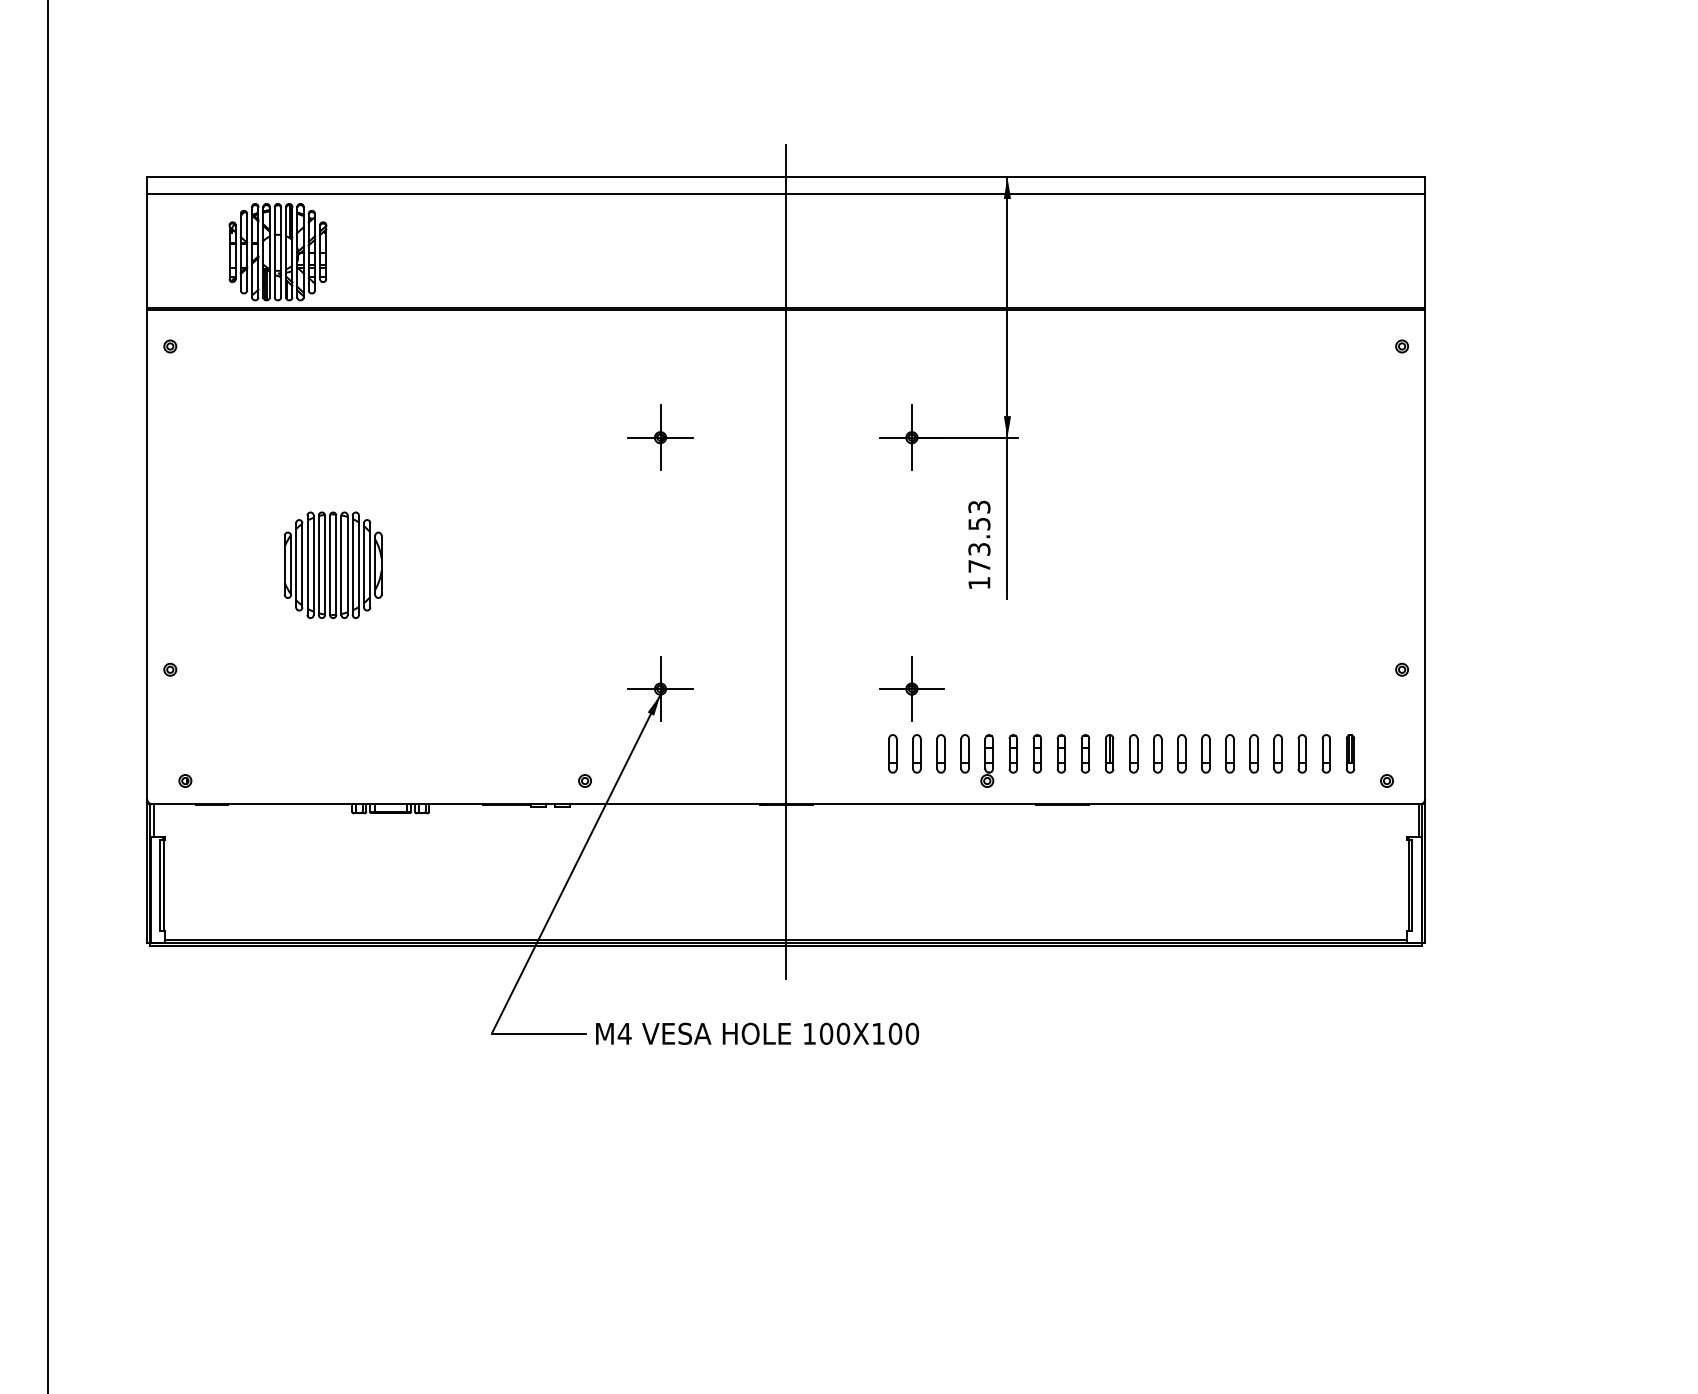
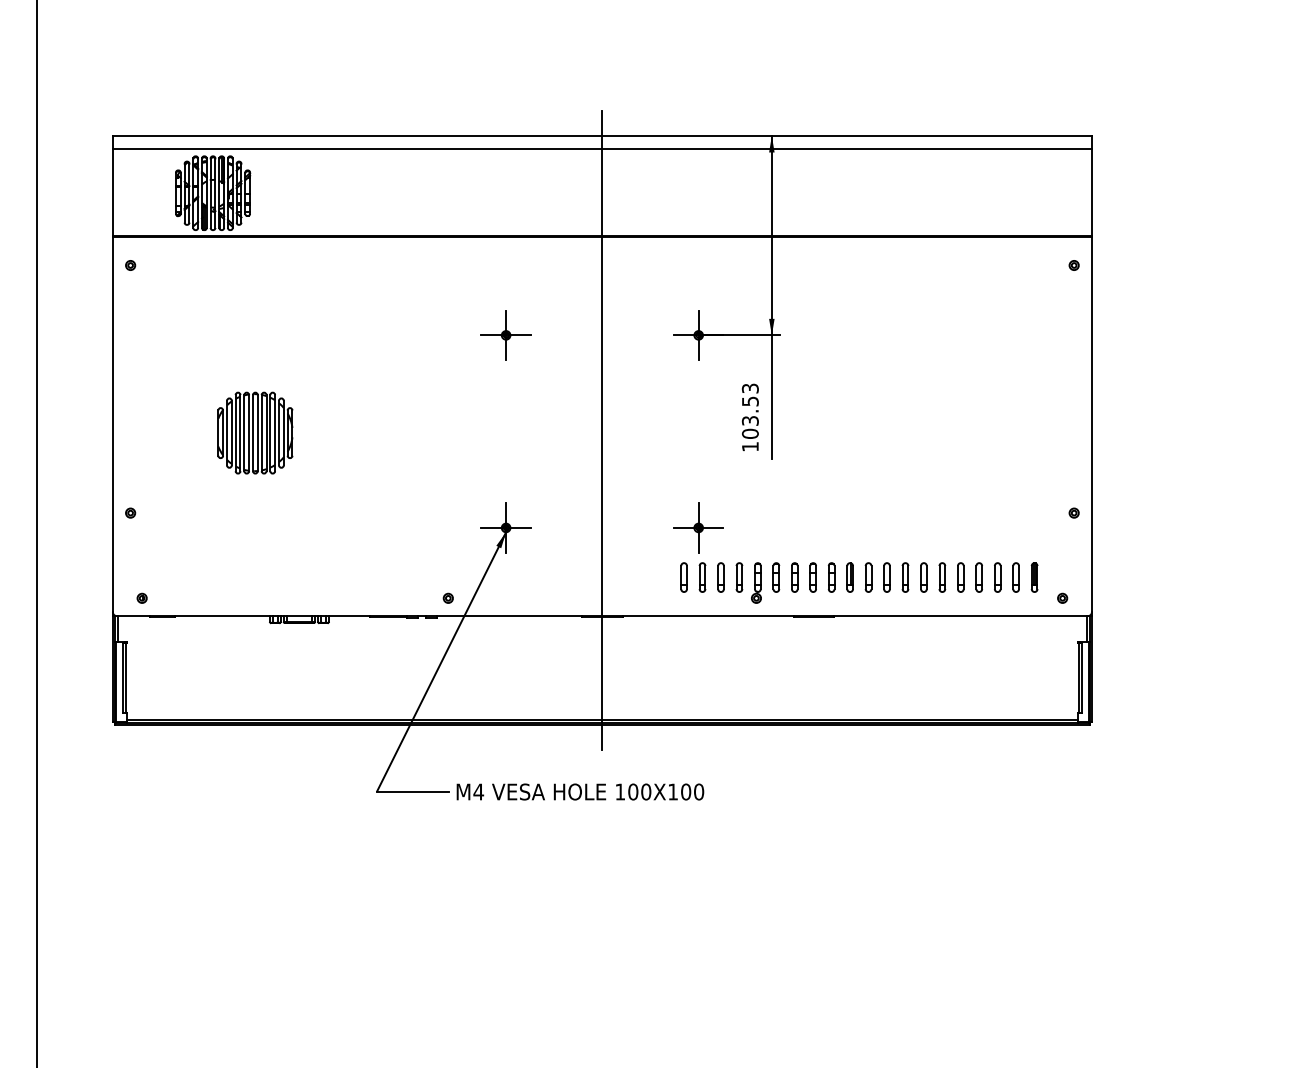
text: (979, 565) -> (750, 433), 173.53 -> 103.53

